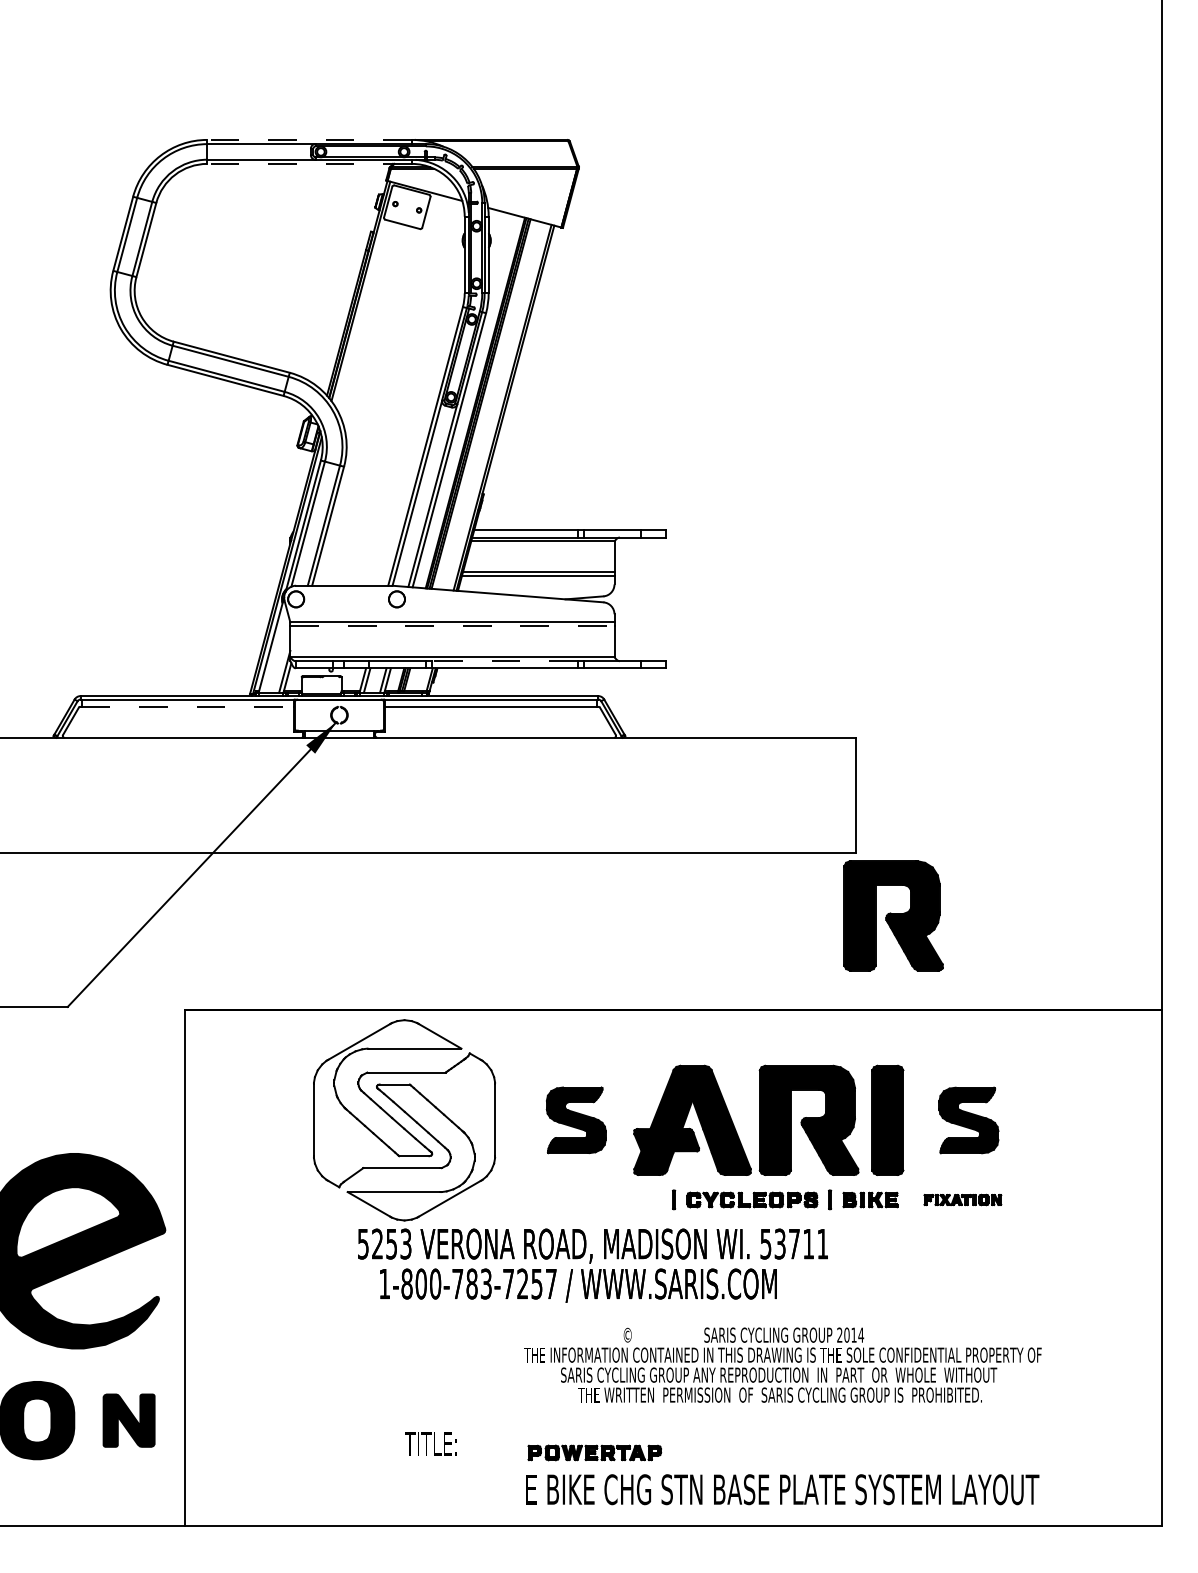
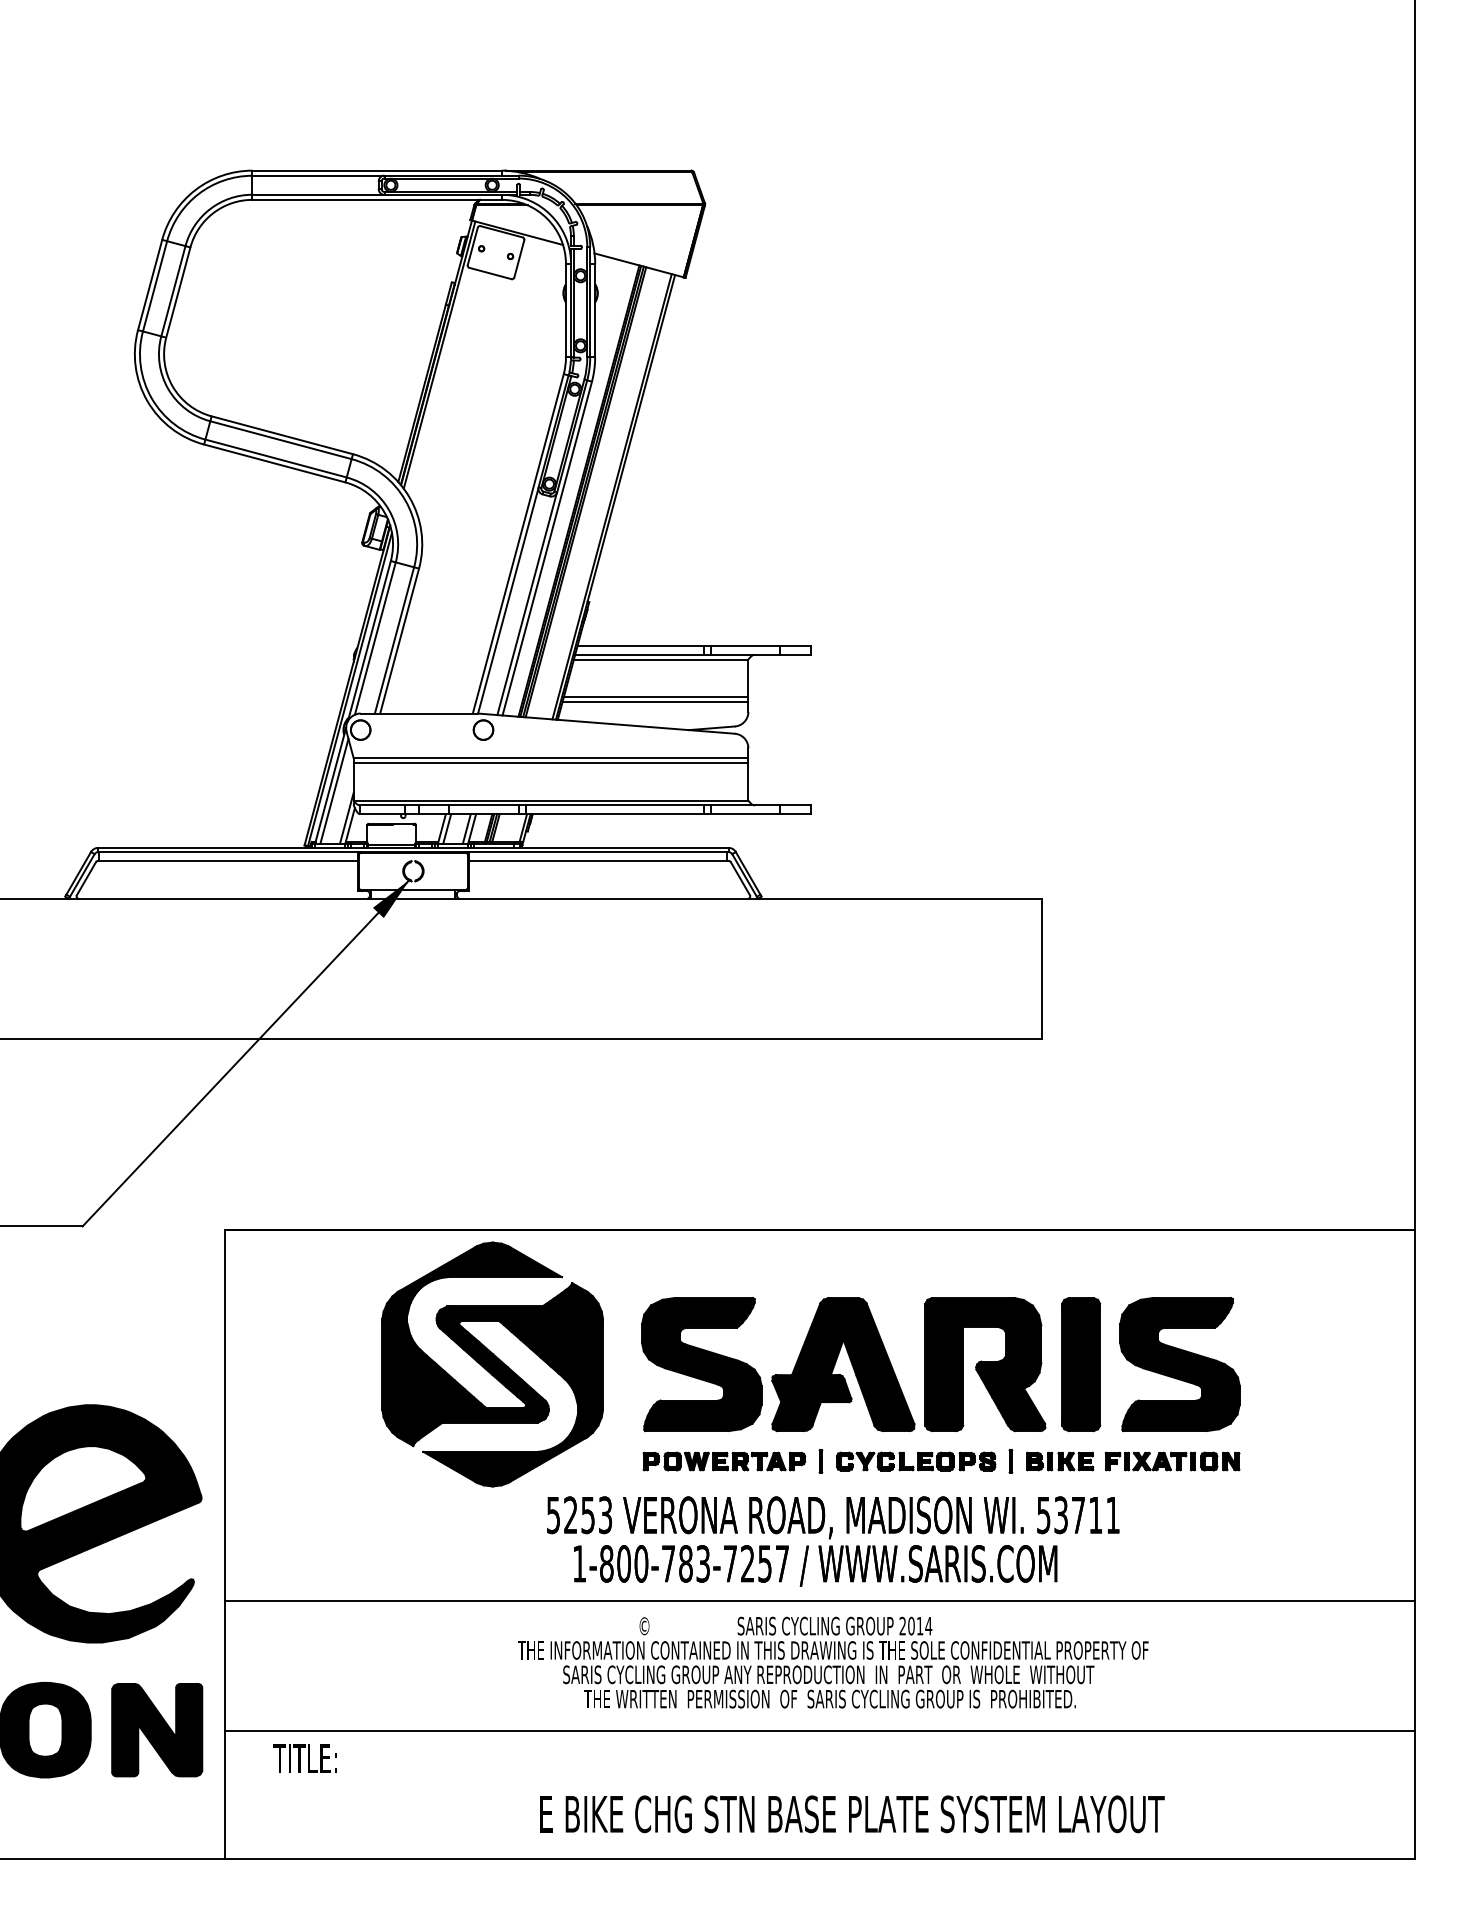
line: (309, 139) -> (377, 170), dashed -> solid
line: (309, 163) -> (377, 199), dashed -> solid
line: (452, 625) -> (551, 762), dashed -> solid
line: (274, 648) -> (334, 790), added
line: (504, 661) -> (614, 805), dashed -> solid
line: (188, 706) -> (229, 860), dashed -> solid
part: (893, 915) -> (1088, 1115), removed
fill: (404, 1120) -> (492, 1364), added
part: (576, 1120) -> (701, 1364), size x1.67
part: (968, 1120) -> (1179, 1364), size x1.67
part: (962, 1199) -> (1172, 1461), size x1.43
text: (593, 1265) -> (833, 1541), moved
line: (673, 1314) -> (820, 1600), added
text: (782, 1365) -> (833, 1662), moved
part: (129, 1420) -> (157, 1730), size x1.43
line: (673, 1420) -> (820, 1730), added
text: (430, 1443) -> (304, 1758), moved
part: (594, 1452) -> (724, 1461), moved
text: (782, 1489) -> (852, 1814), moved

